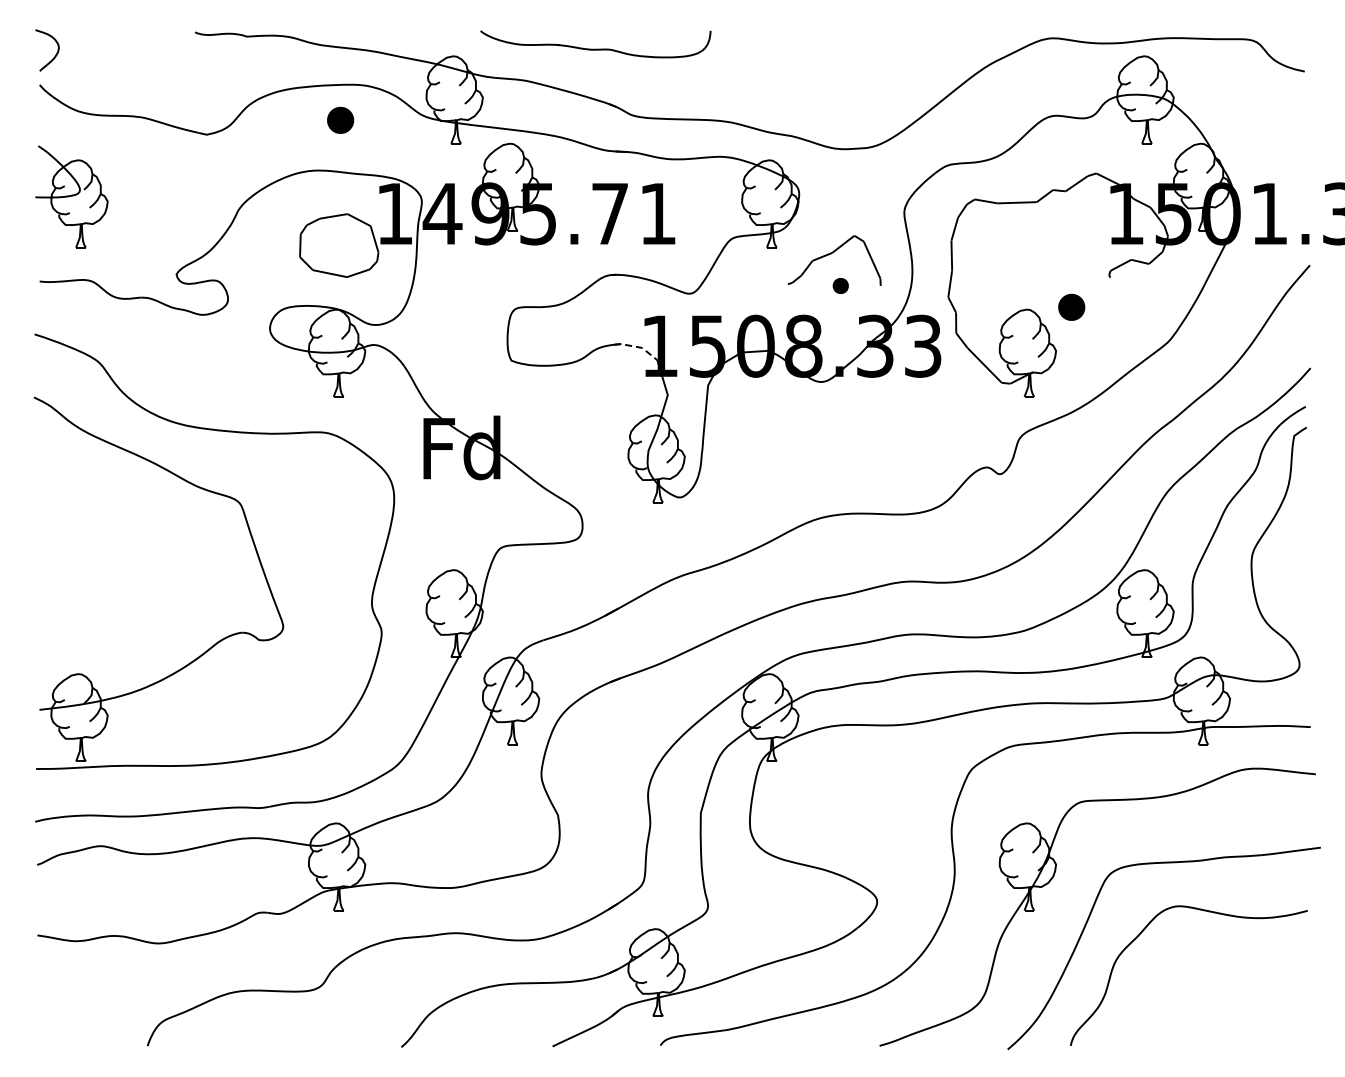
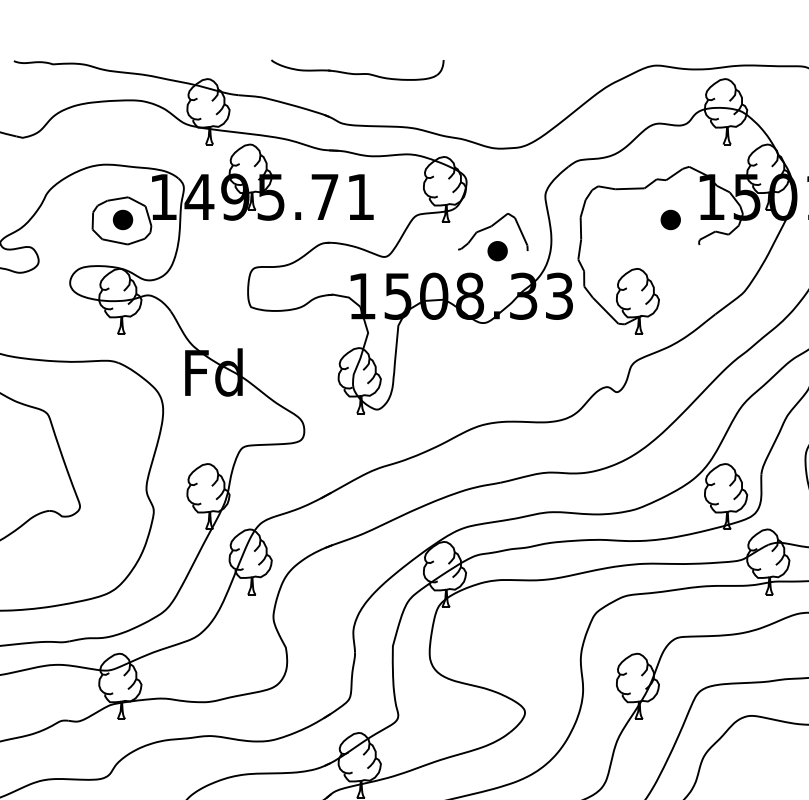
part: (595, 44) -> (357, 70), moved
part: (340, 119) -> (122, 219), moved
part: (840, 285) -> (497, 250), size x1.67
part: (1071, 306) -> (670, 219), moved
line: (638, 347) -> (346, 297), dashed -> solid

